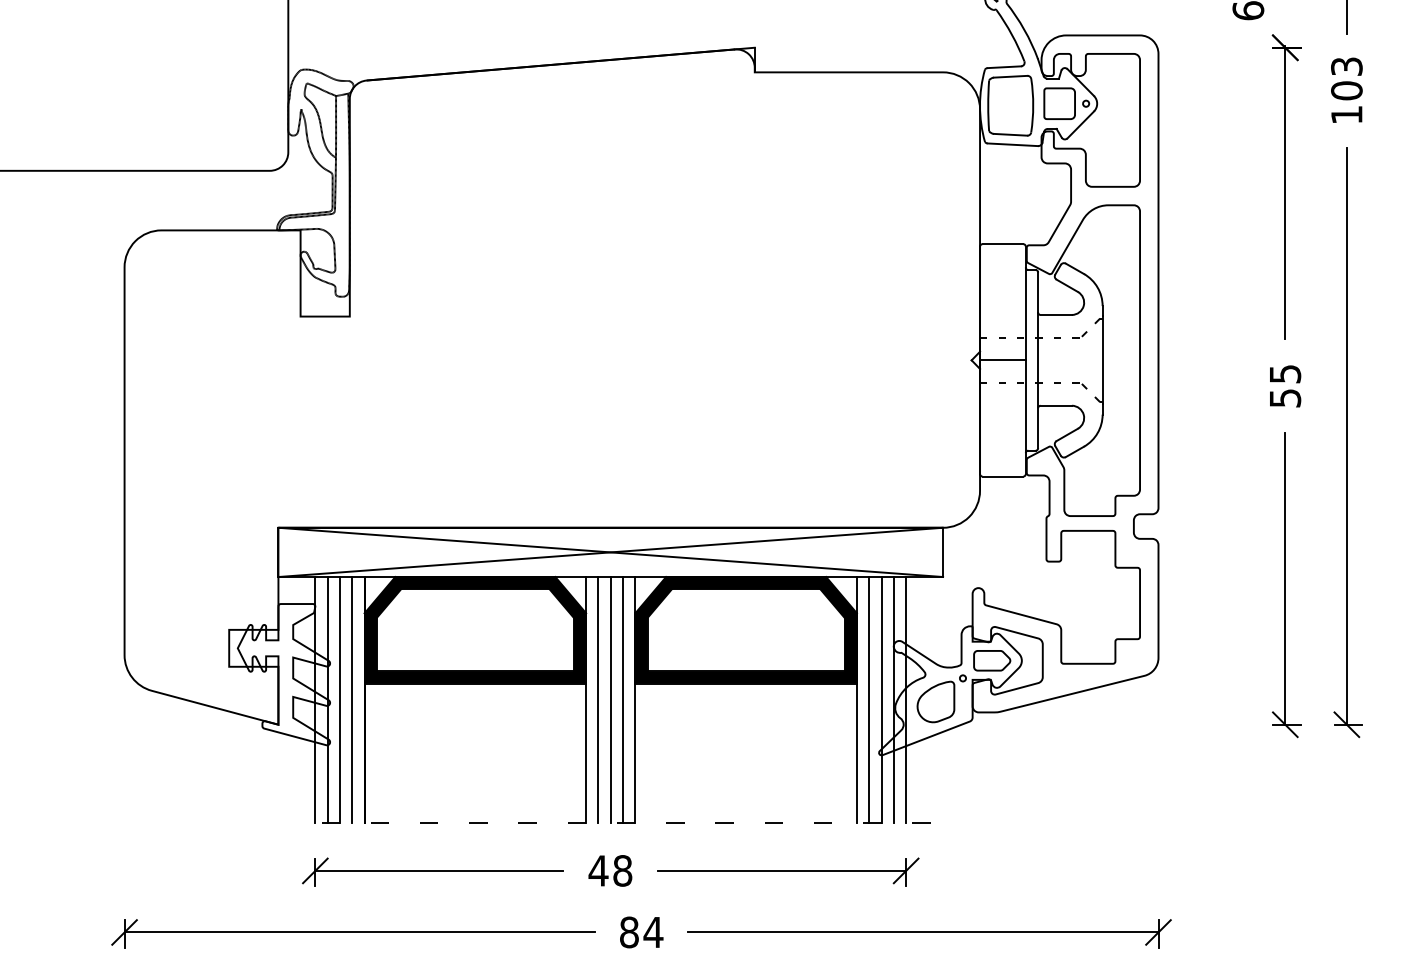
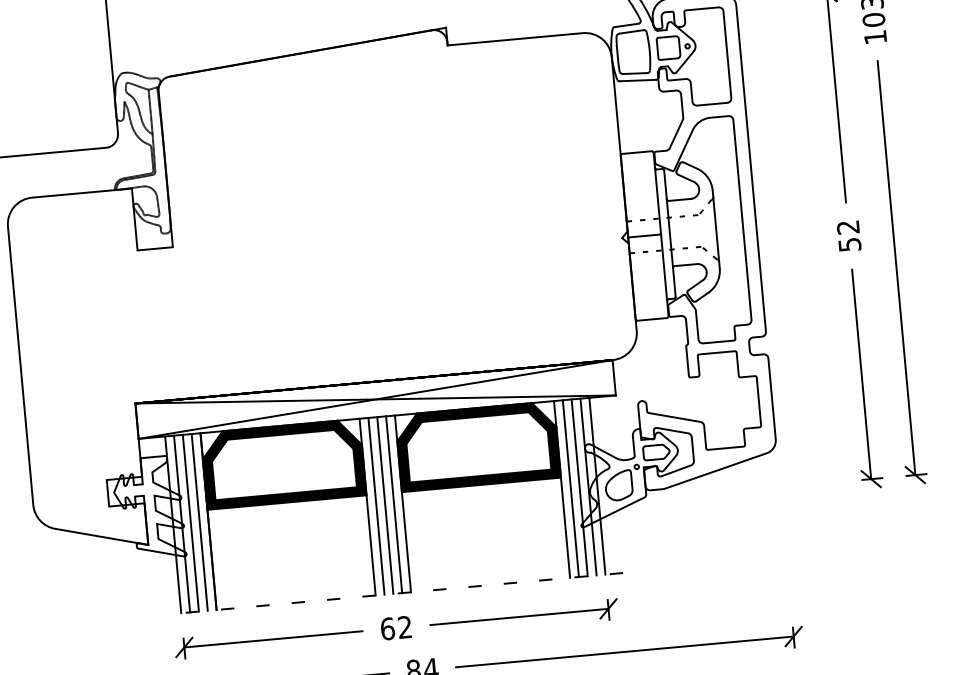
text: (1285, 374) -> (848, 227), 55 -> 52
text: (610, 870) -> (396, 627), 48 -> 62

